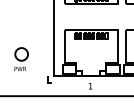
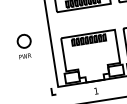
part: (21, 59) -> (24, 46), moved

